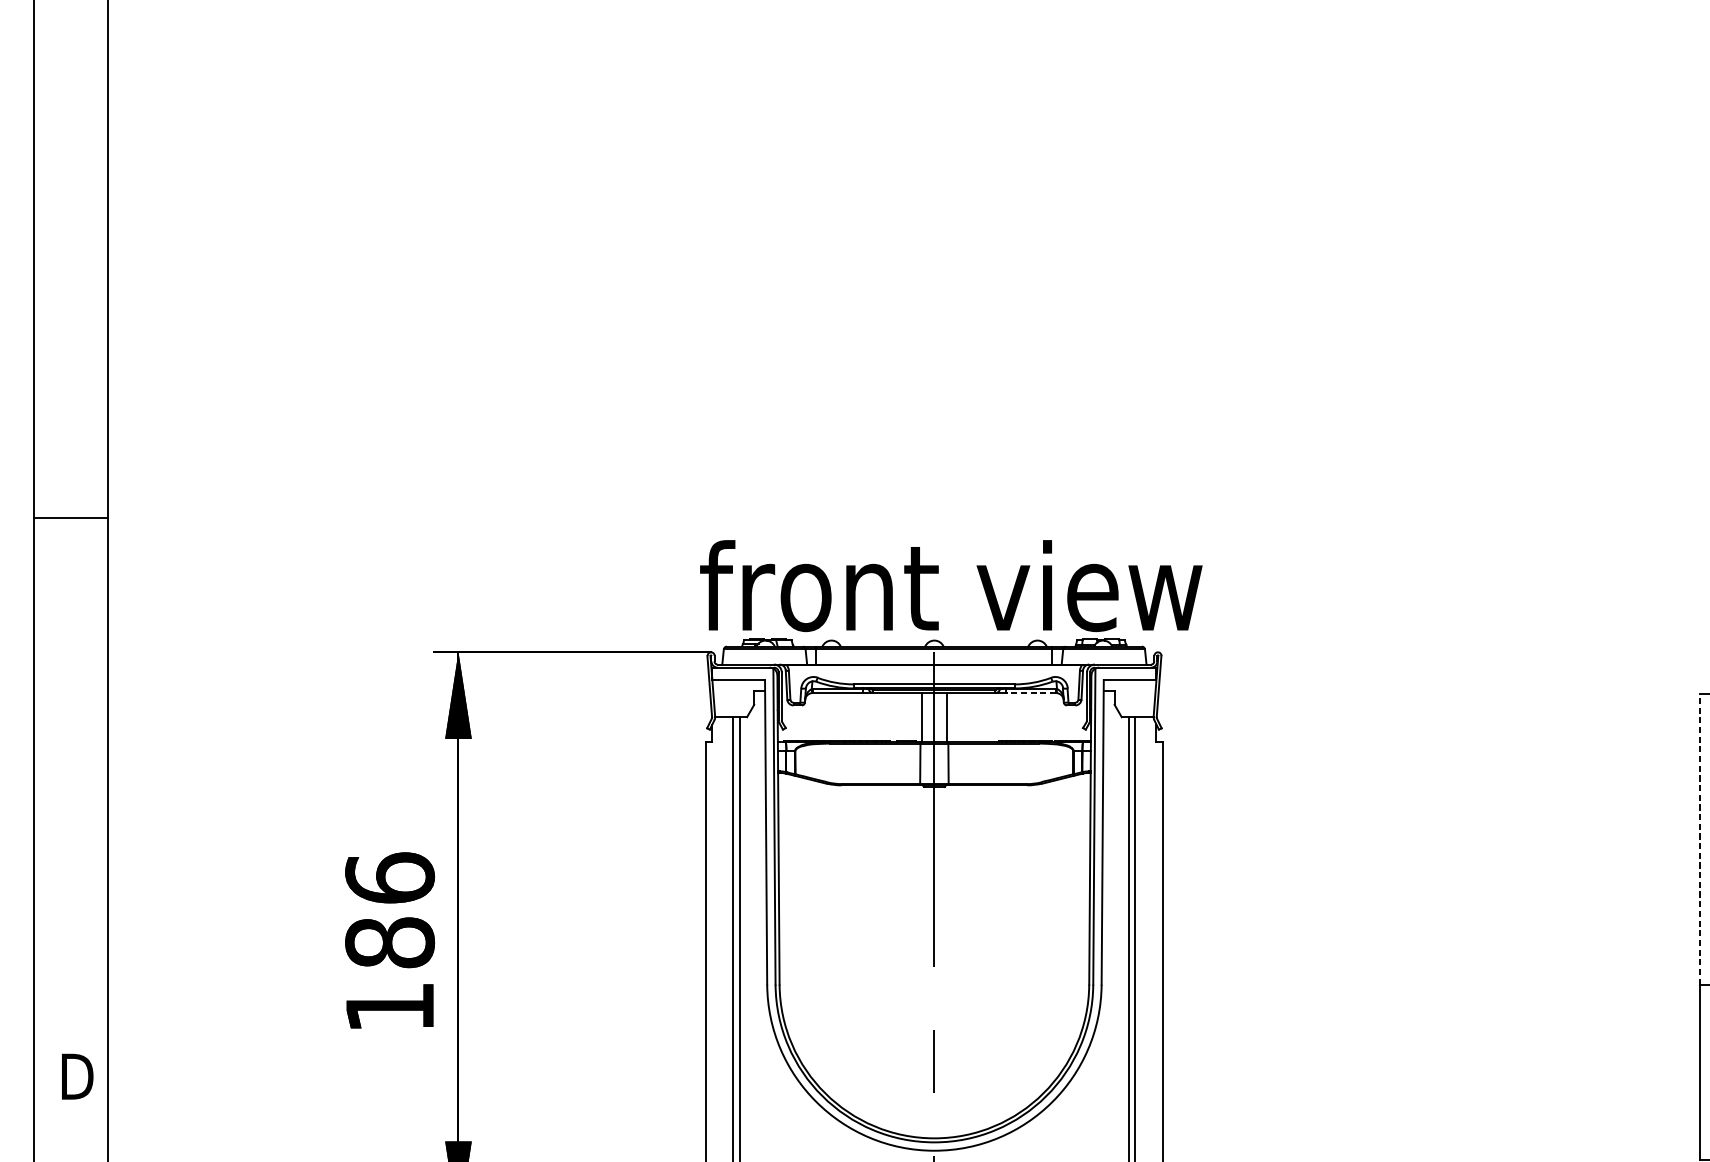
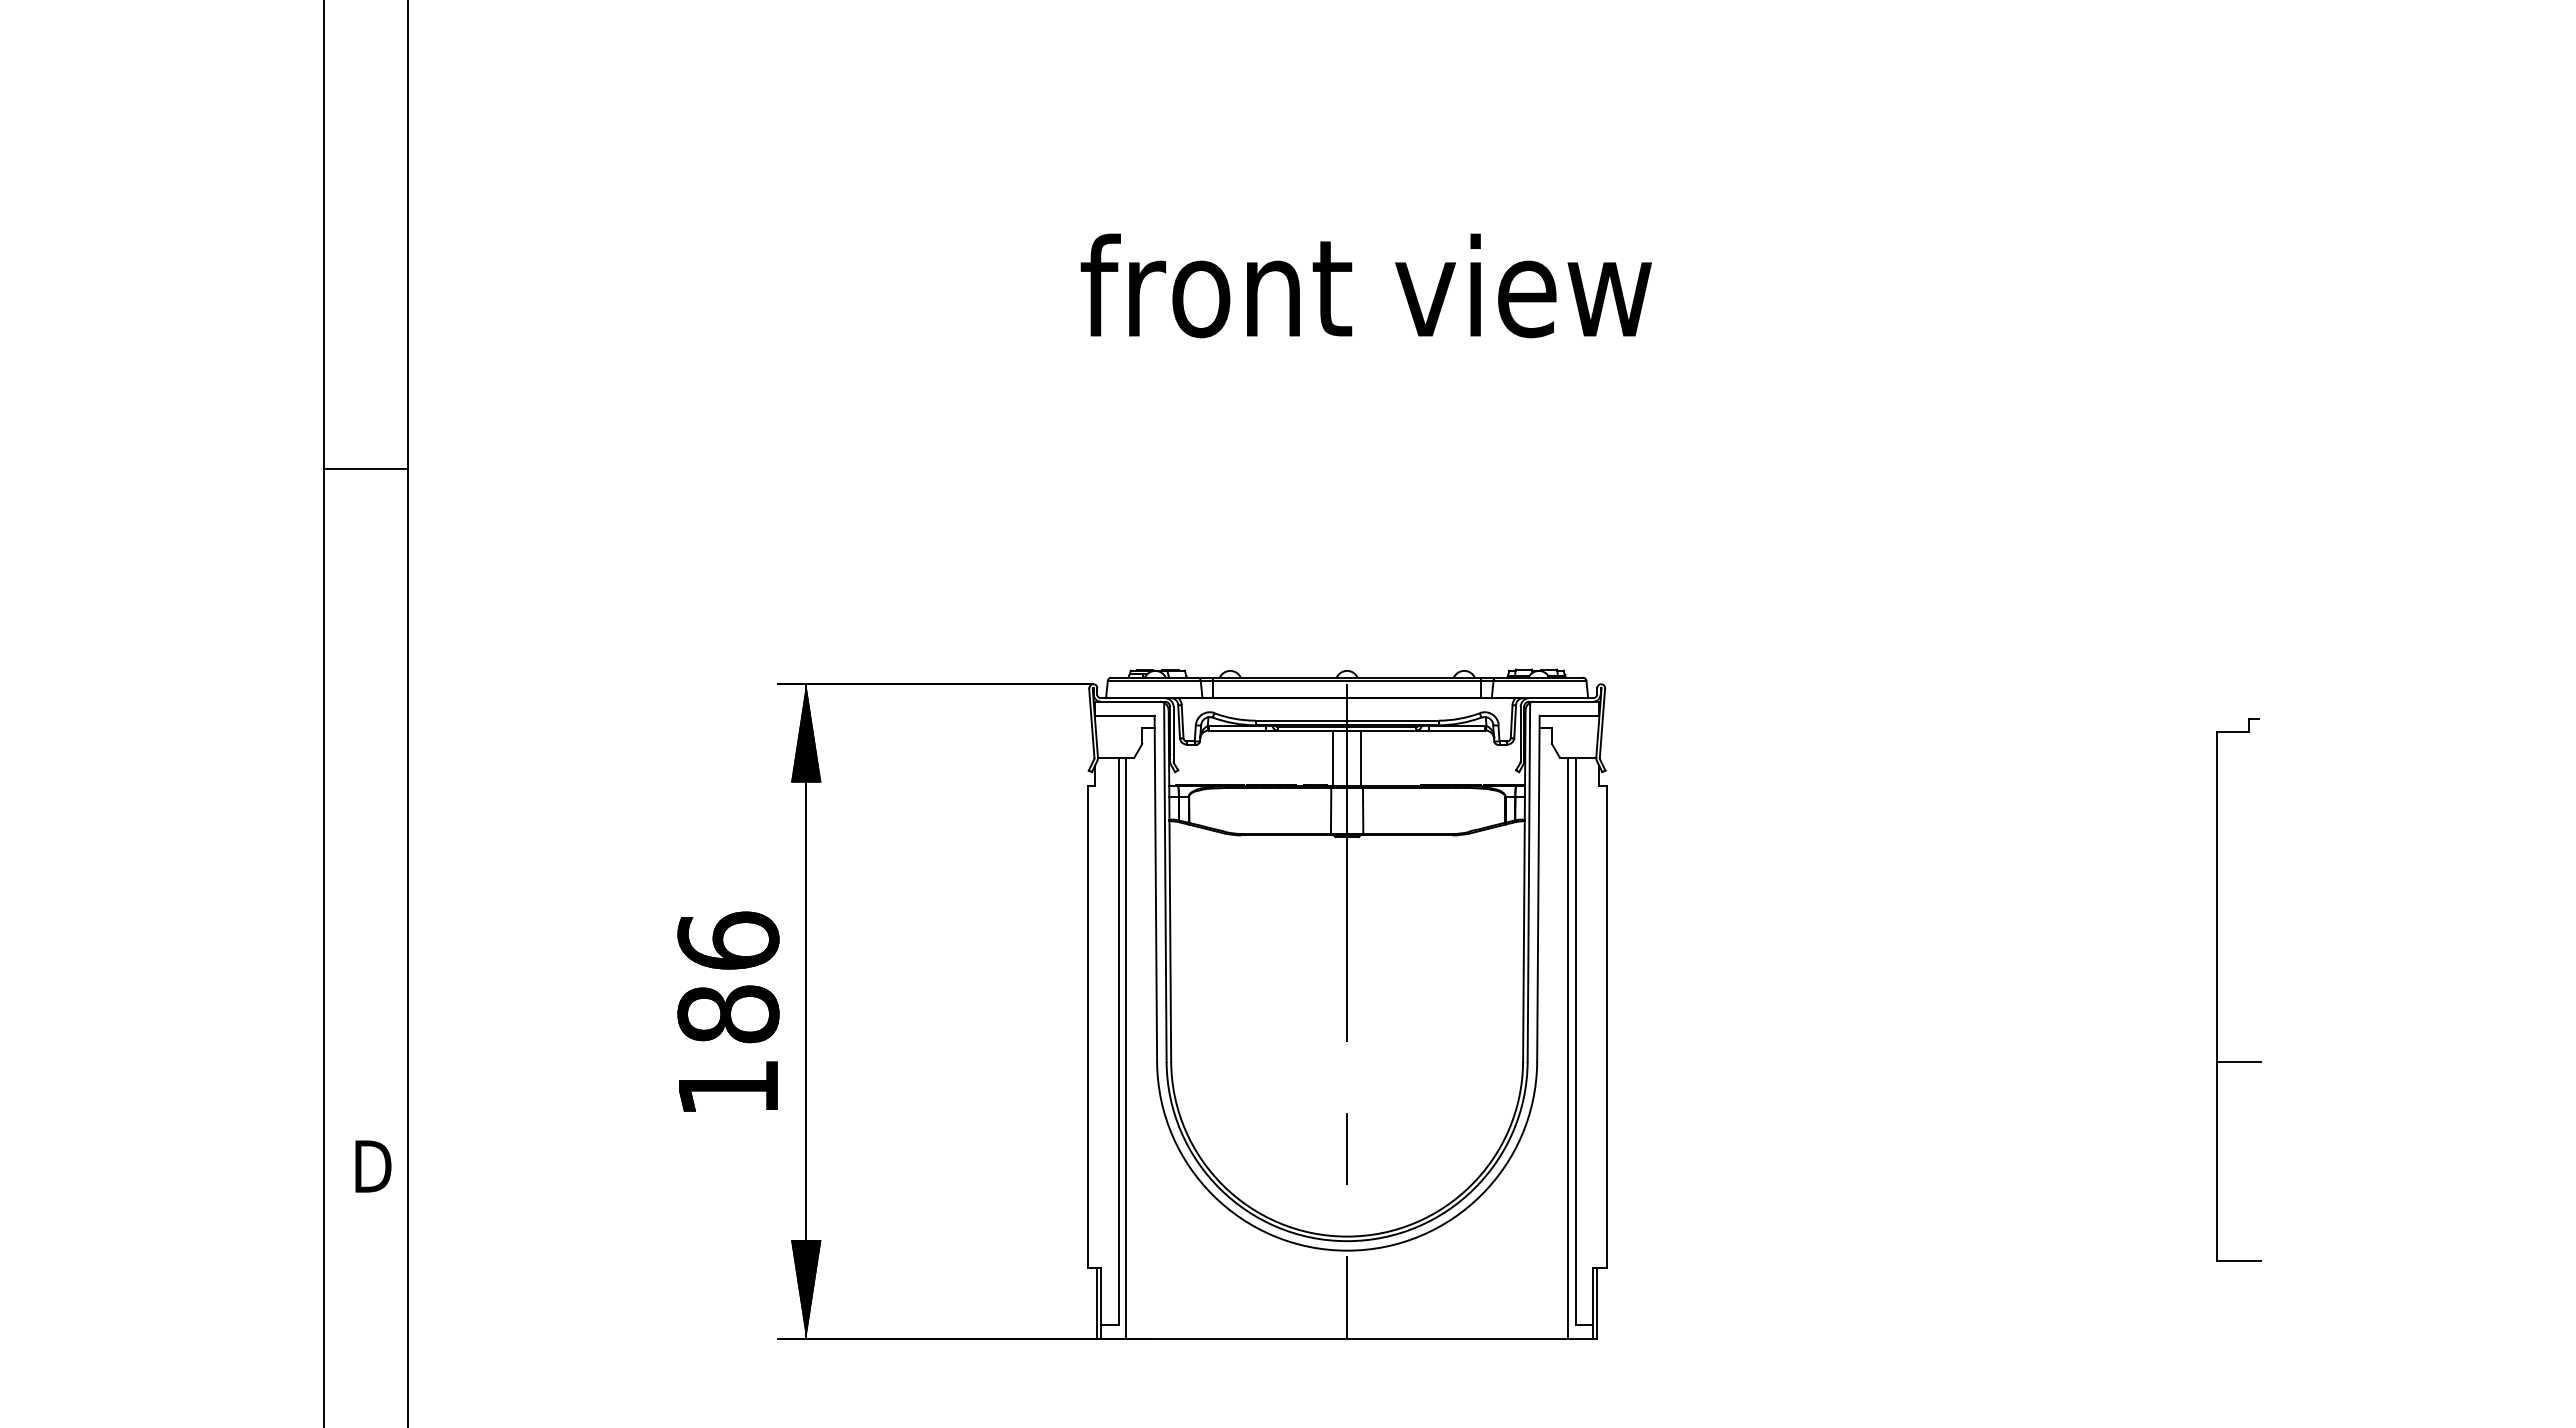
line: (70, 518) -> (365, 469), moved
text: (950, 585) -> (1365, 285), moved
line: (1030, 693) -> (1456, 730), dashed -> solid
line: (1700, 839) -> (2217, 896), dashed -> solid

